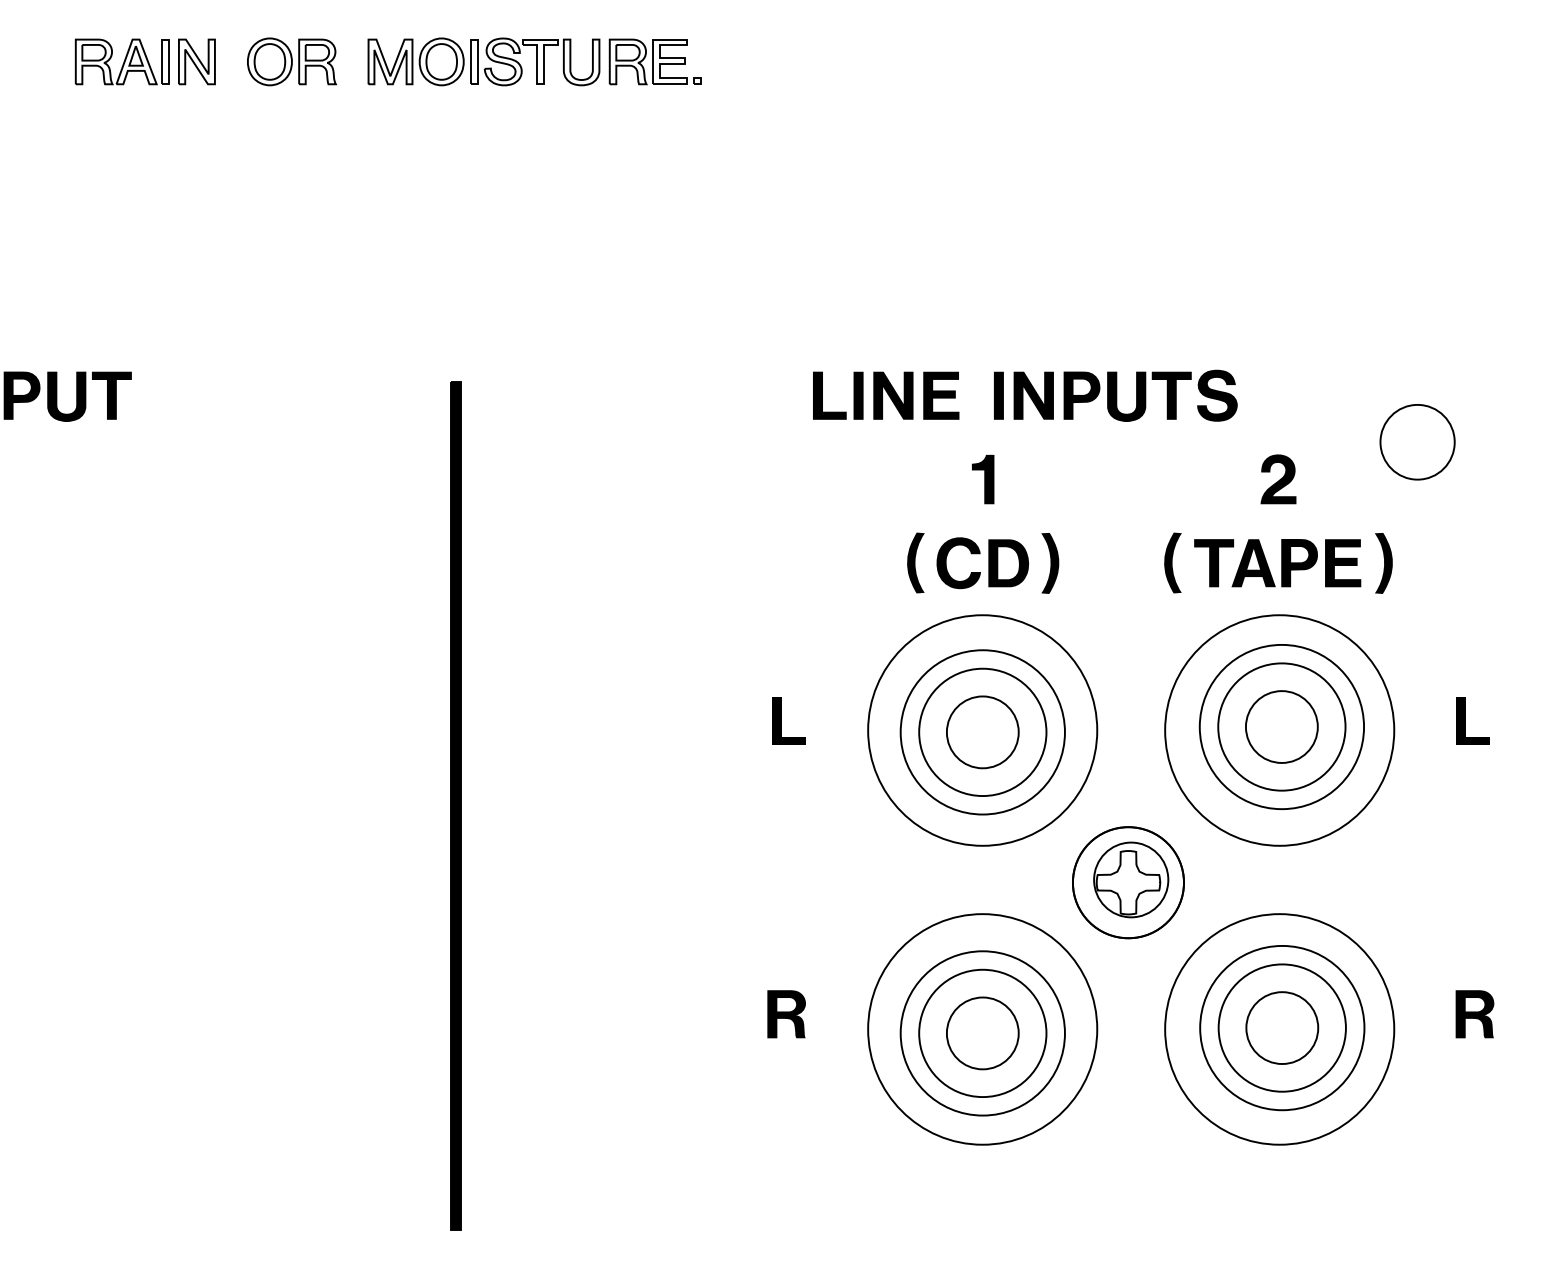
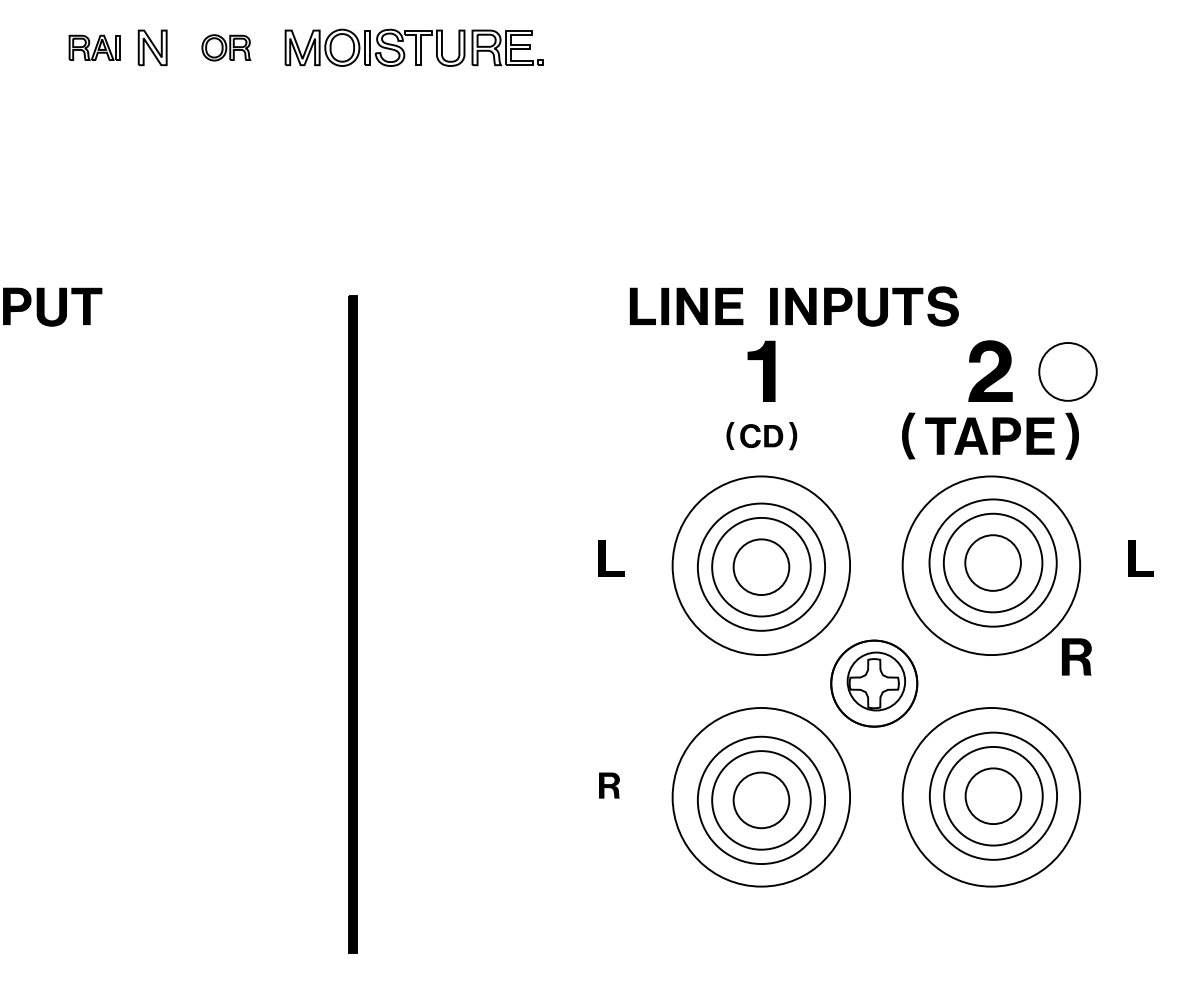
part: (121, 61) -> (94, 47), size x0.7
part: (291, 61) -> (225, 47), size x0.7
part: (1417, 442) -> (1067, 372), moved
part: (983, 479) -> (761, 371), size x1.6
part: (1278, 479) -> (990, 371), size x1.6
part: (983, 562) -> (761, 435), size x0.6
part: (786, 1014) -> (609, 785), size x0.7
part: (1474, 1014) -> (1076, 657), moved

